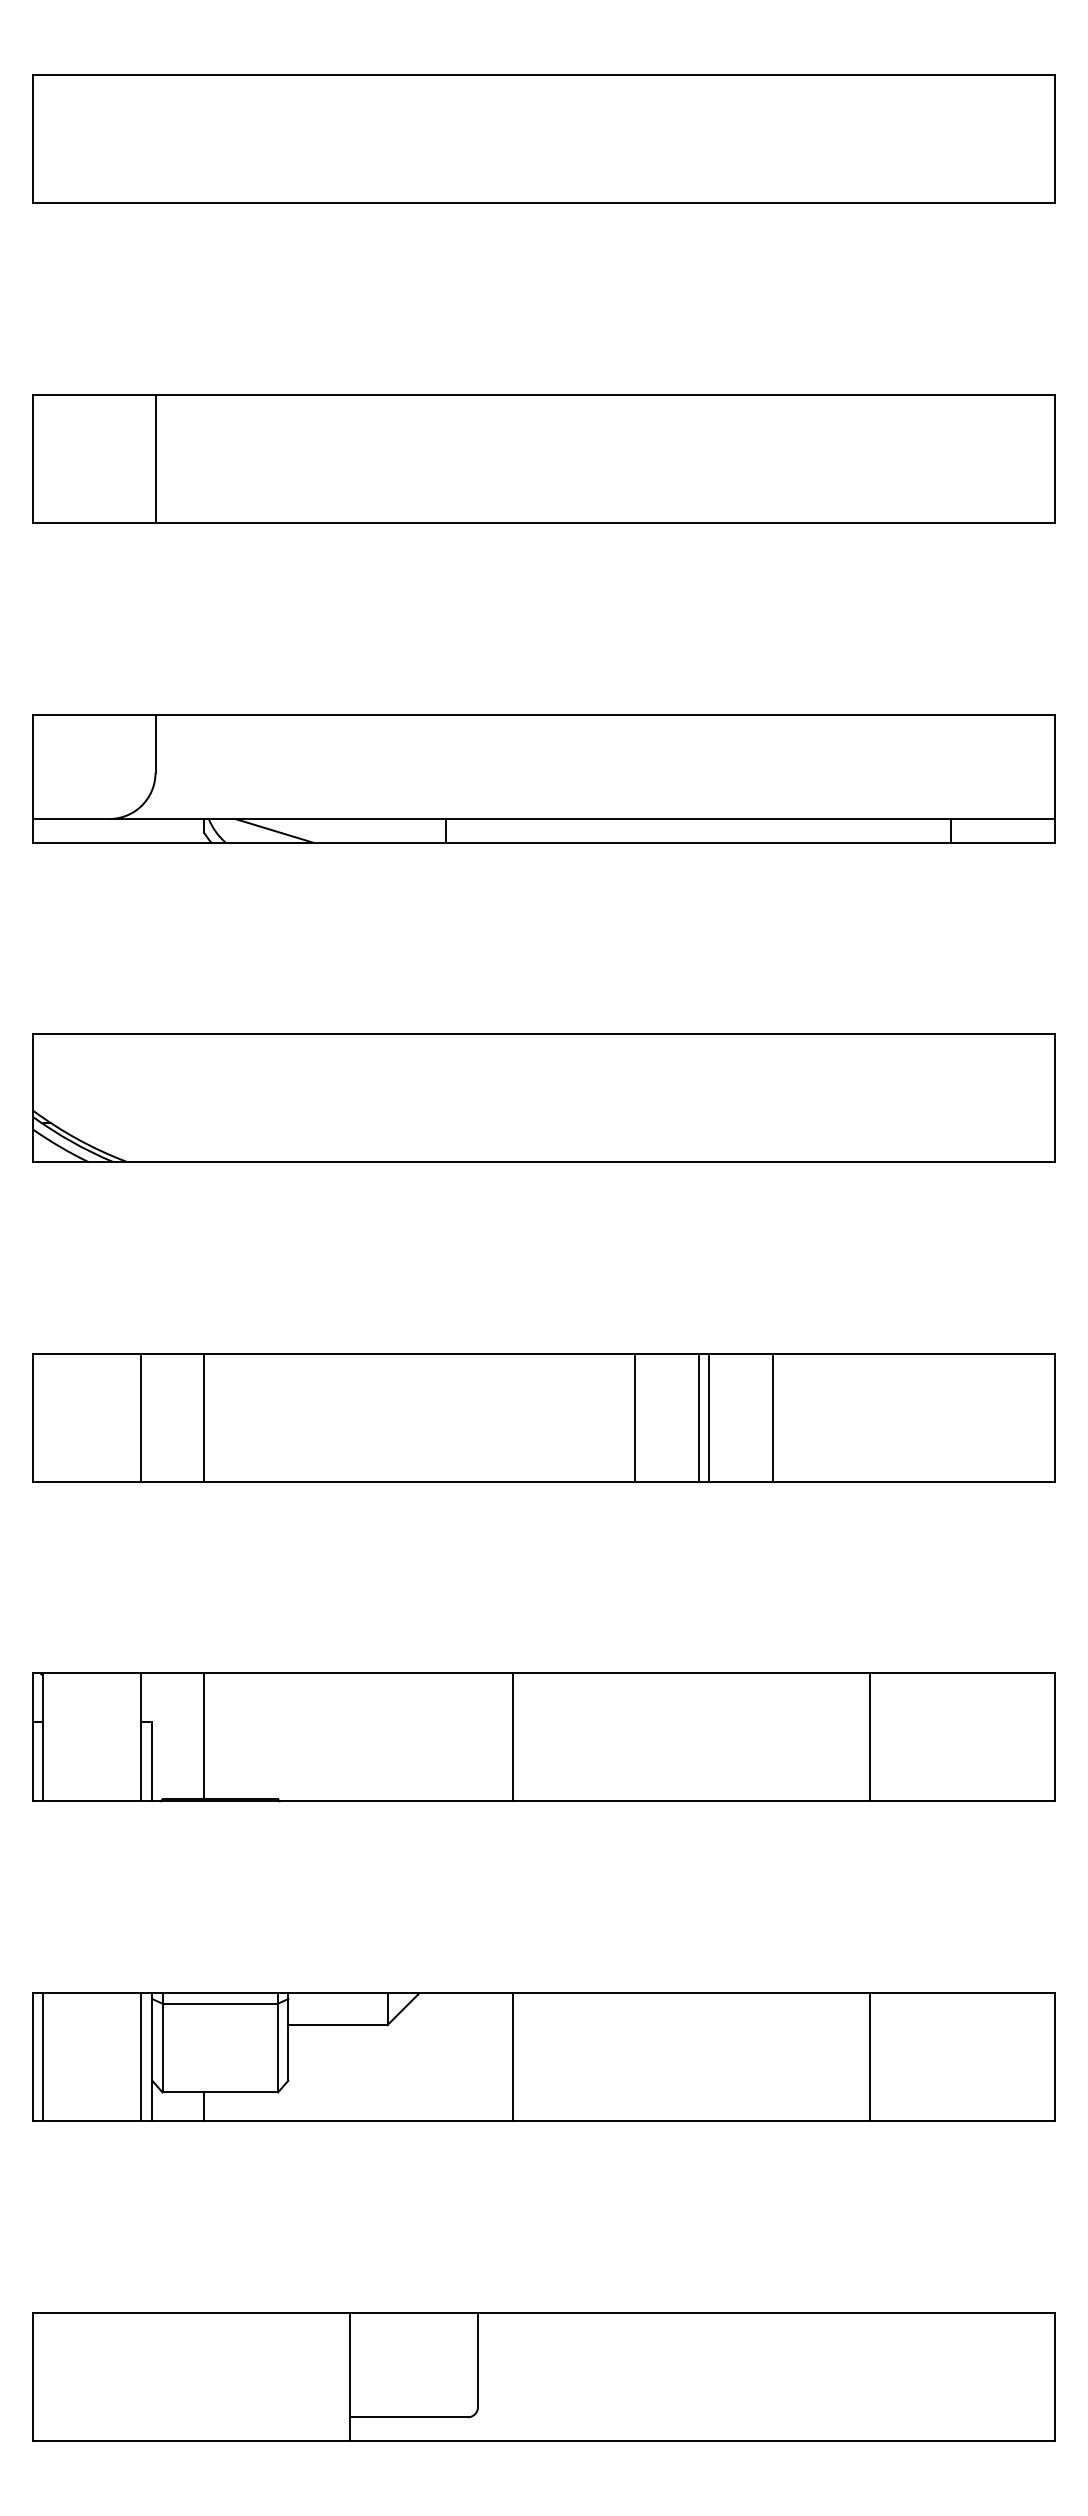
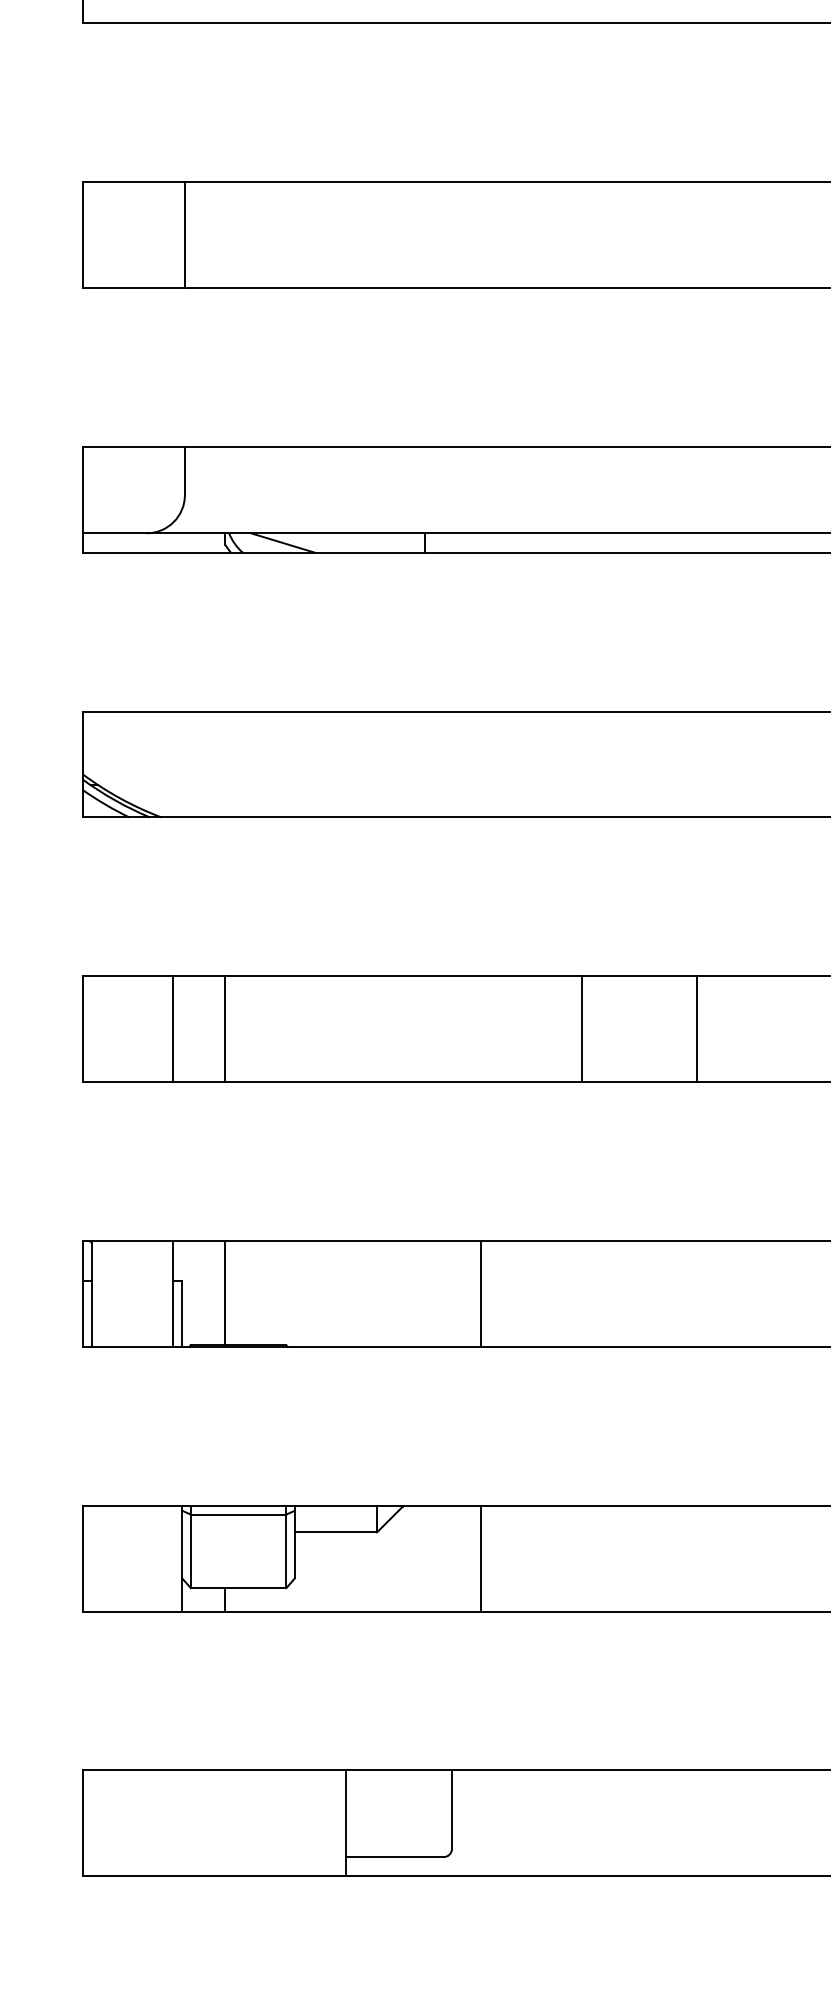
line: (699, 1417) -> (635, 1029), removed
line: (709, 1417) -> (643, 1029), removed
line: (870, 1737) -> (777, 1294), removed
line: (43, 2056) -> (92, 1558), removed
line: (140, 2056) -> (172, 1558), removed
line: (870, 2056) -> (777, 1558), removed

